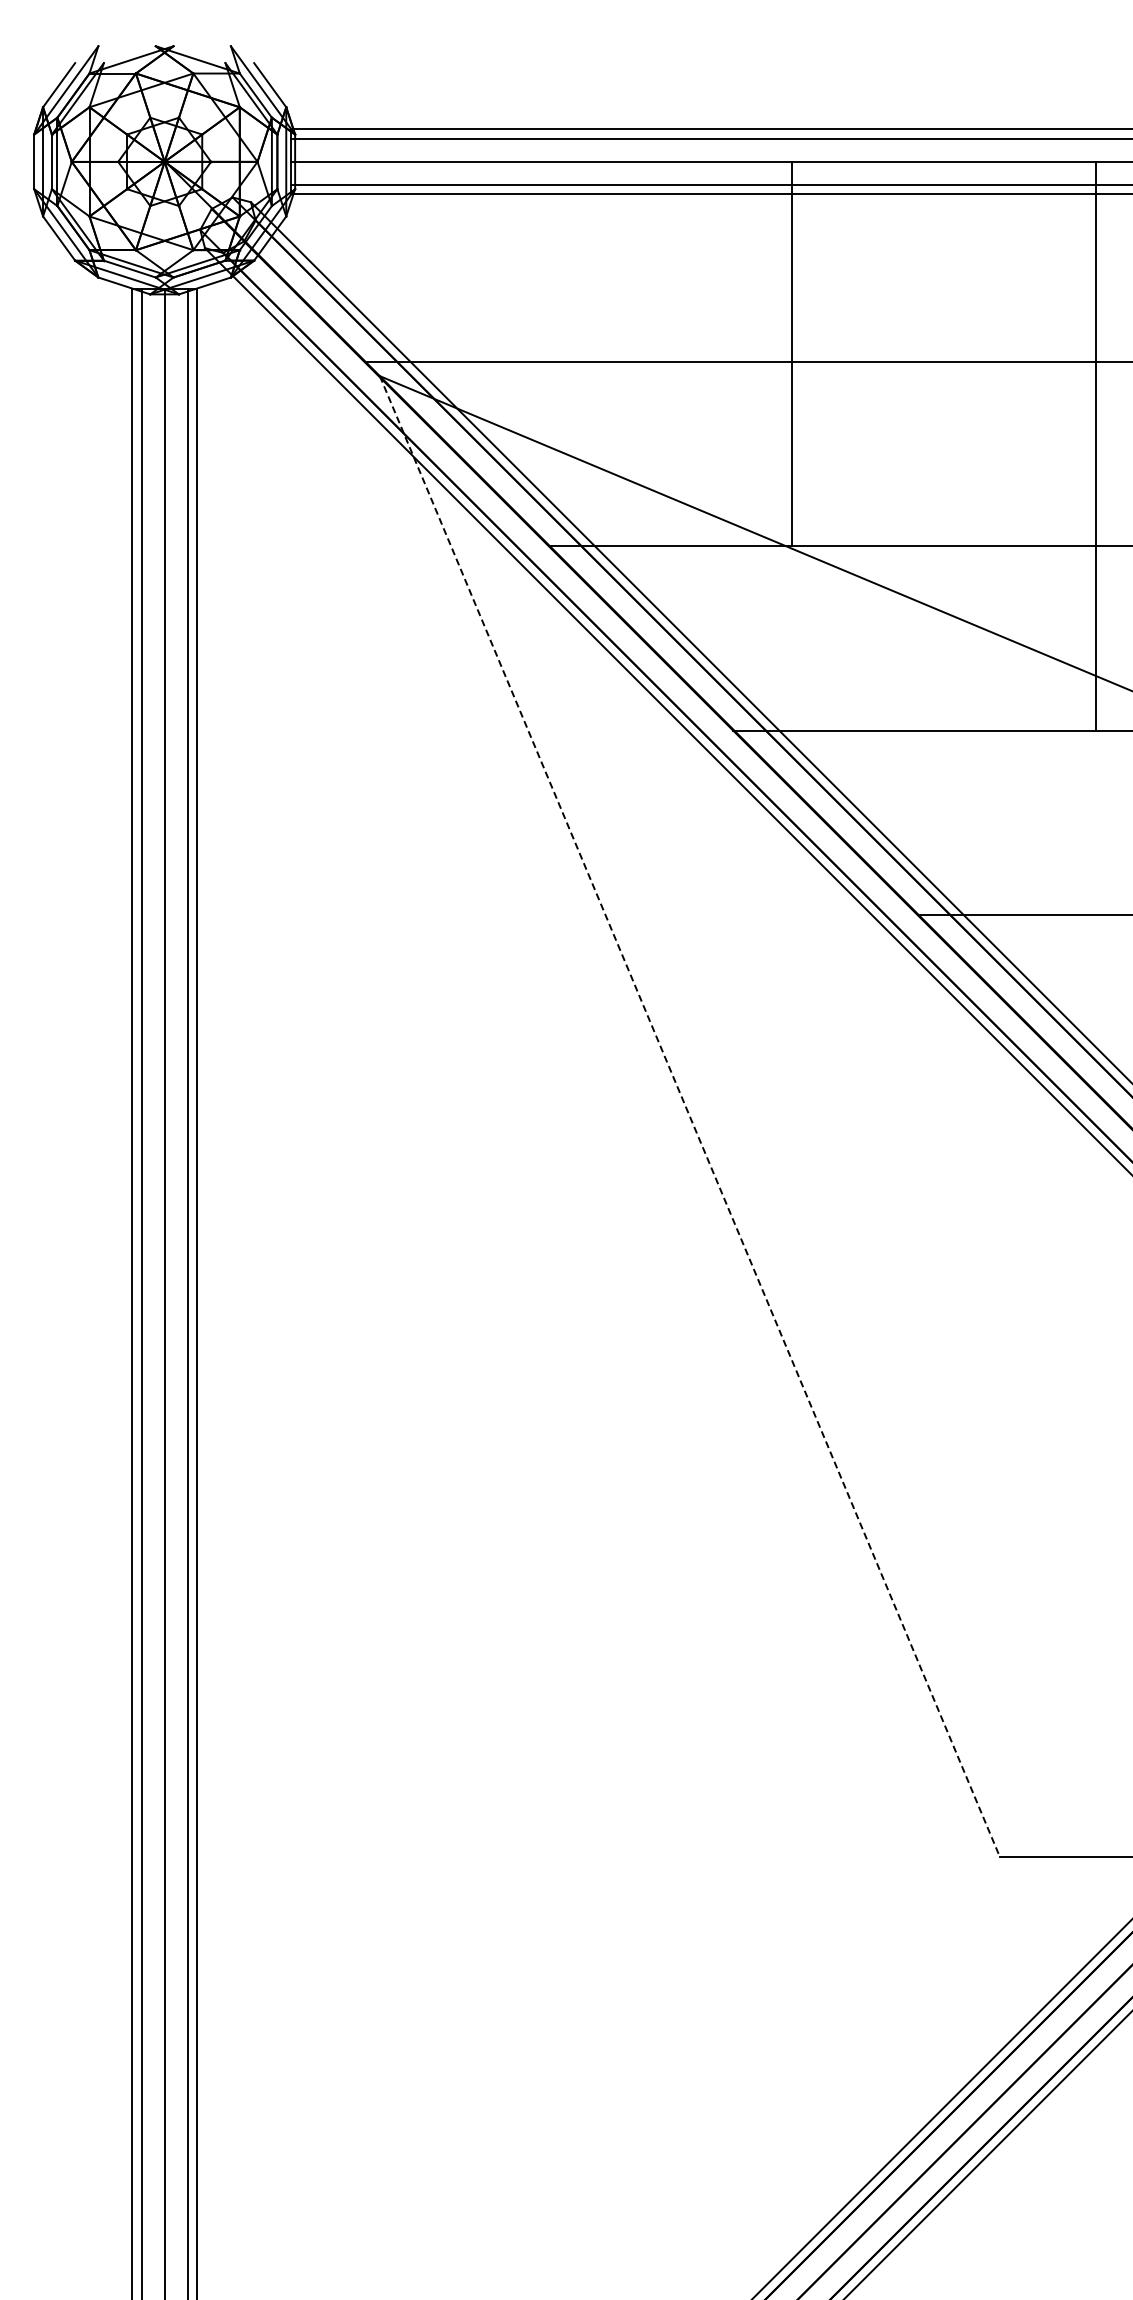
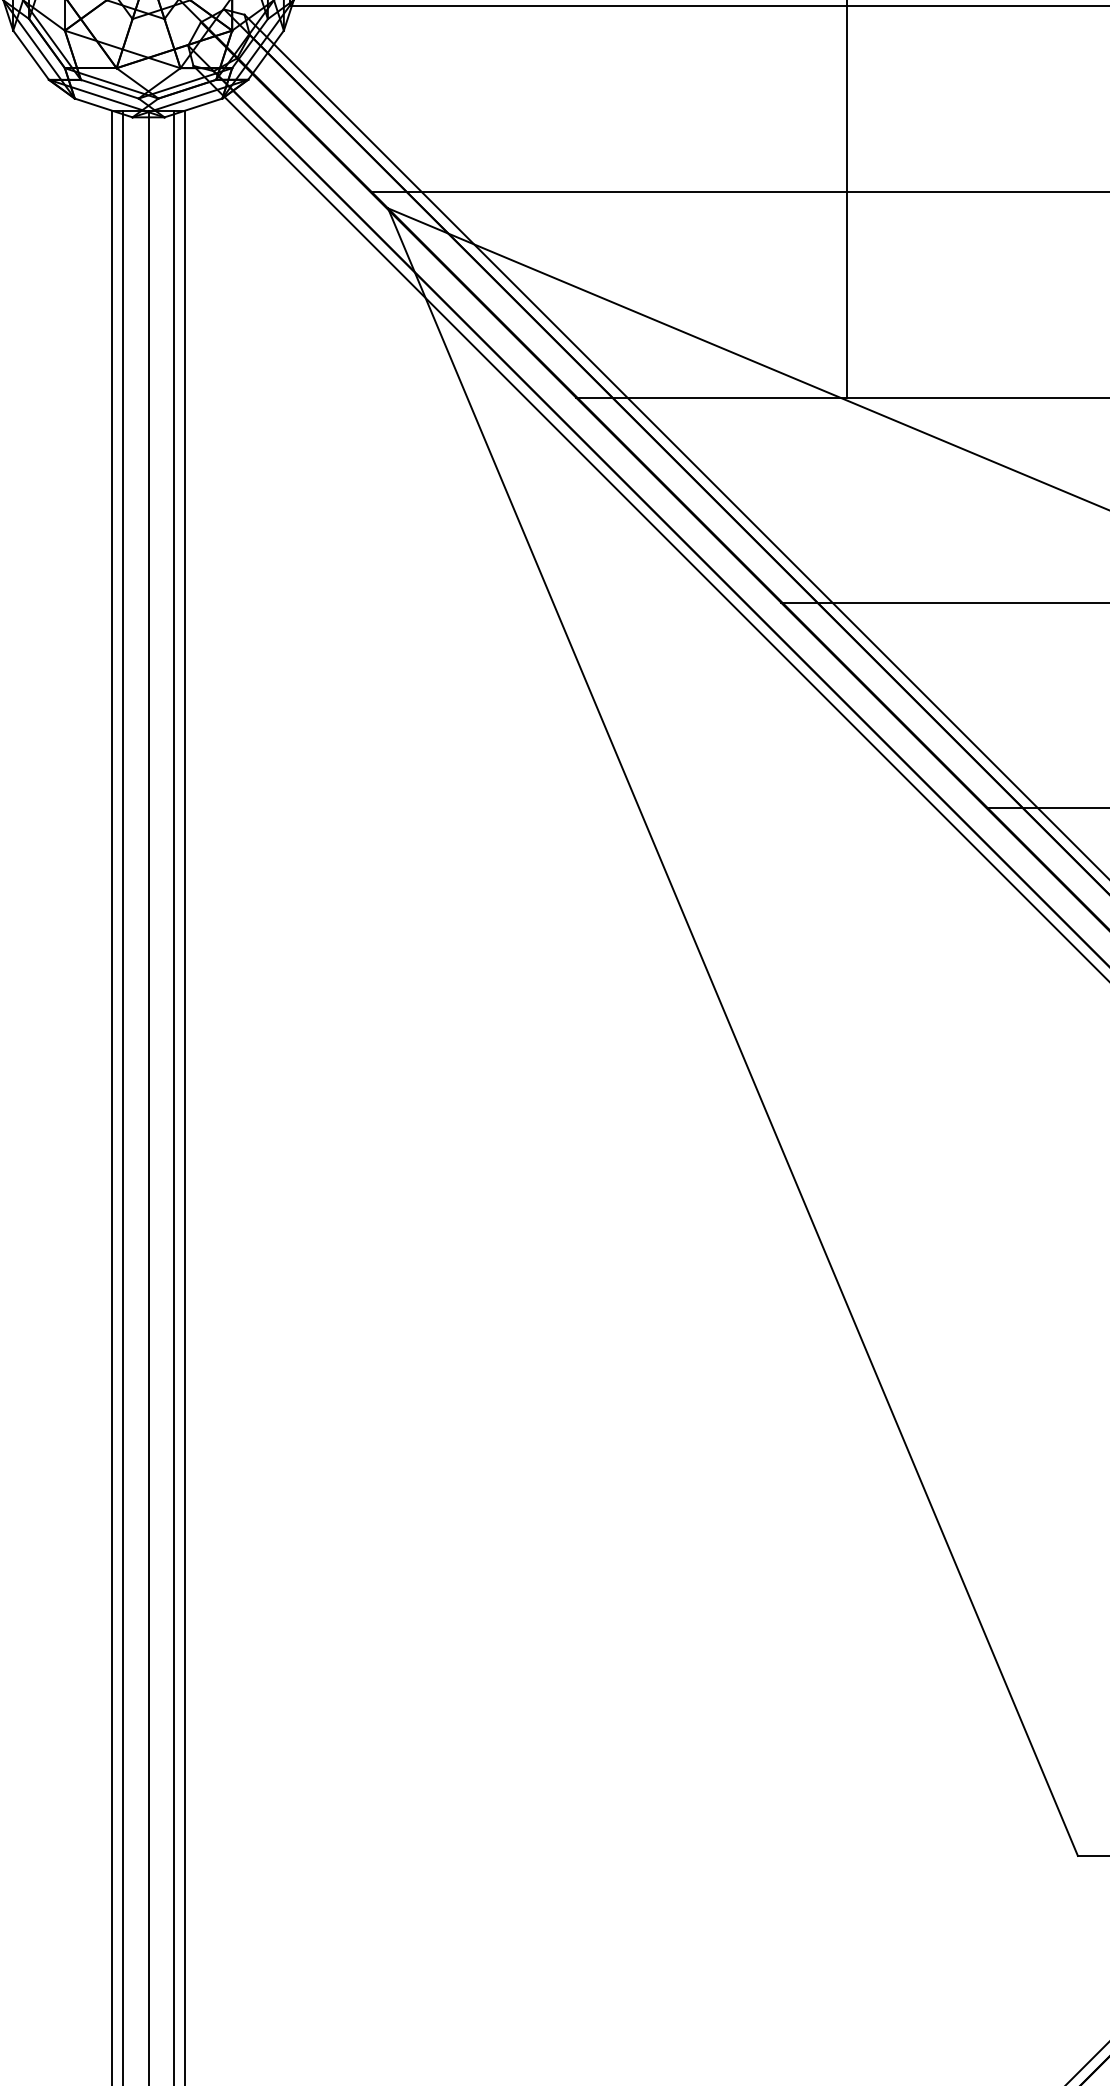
line: (690, 1116) -> (733, 1032), dashed -> solid

